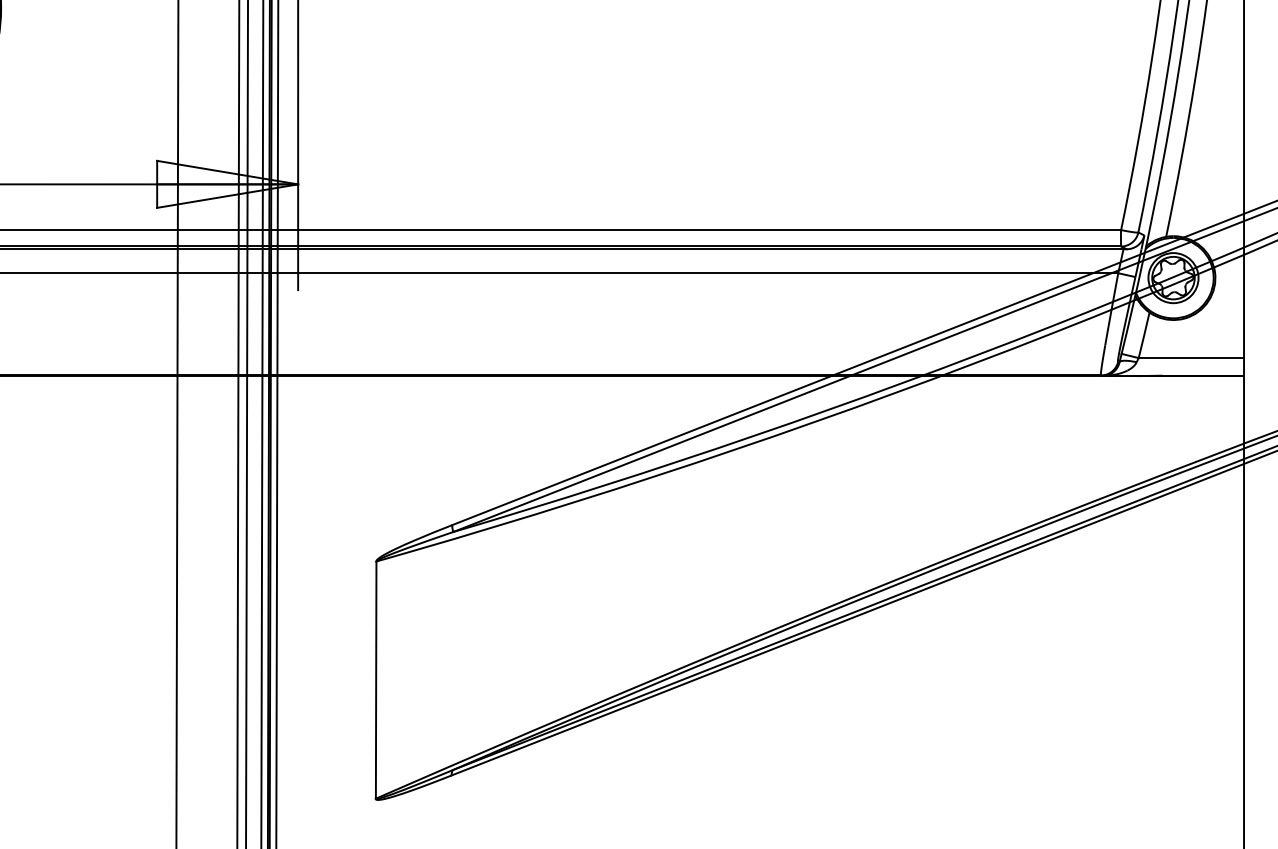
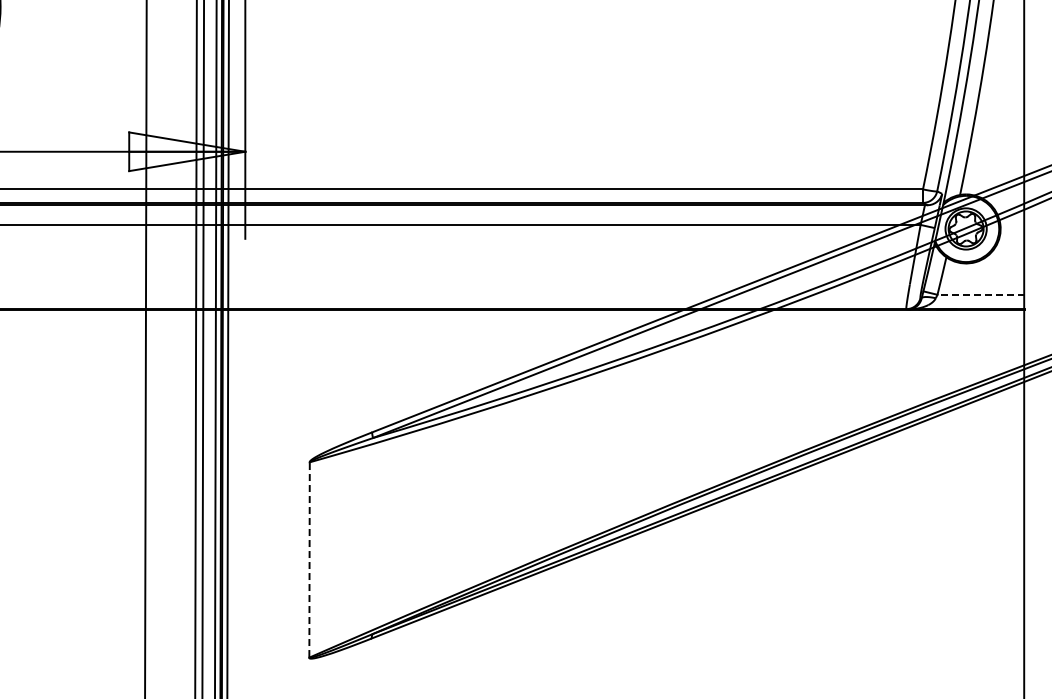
line: (1192, 357) -> (981, 294), solid -> dashed
line: (376, 679) -> (309, 559), solid -> dashed

